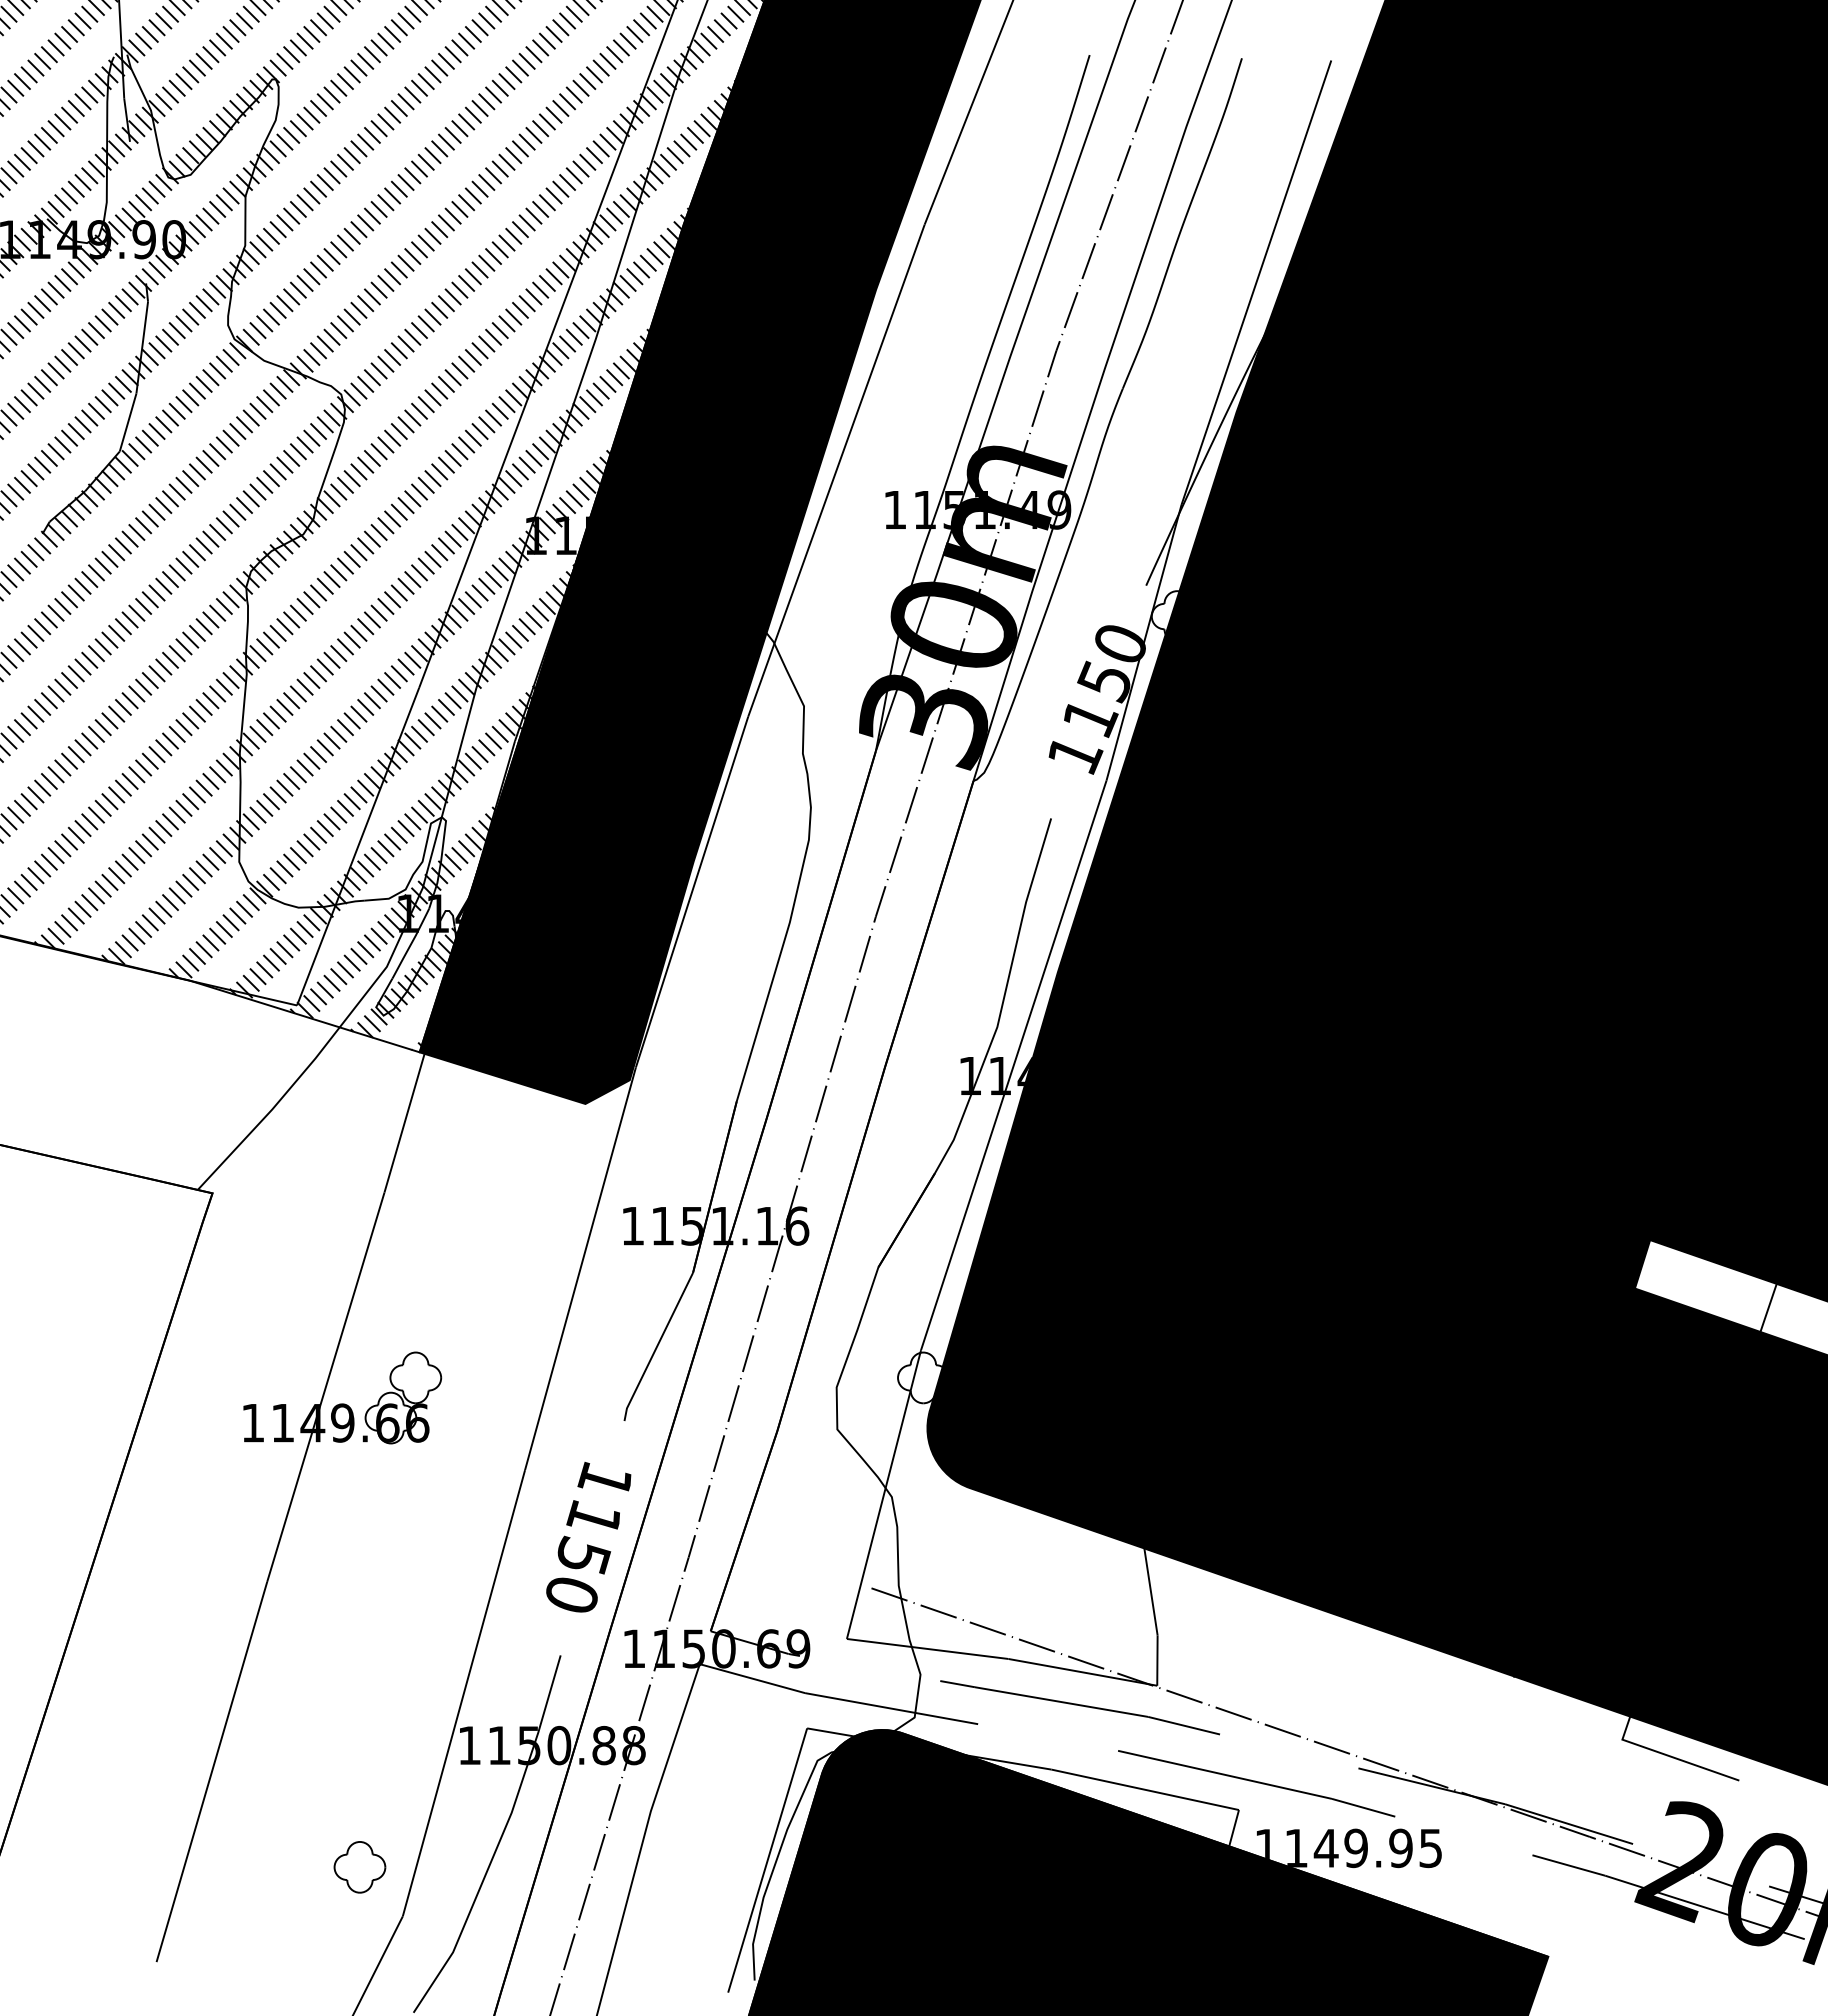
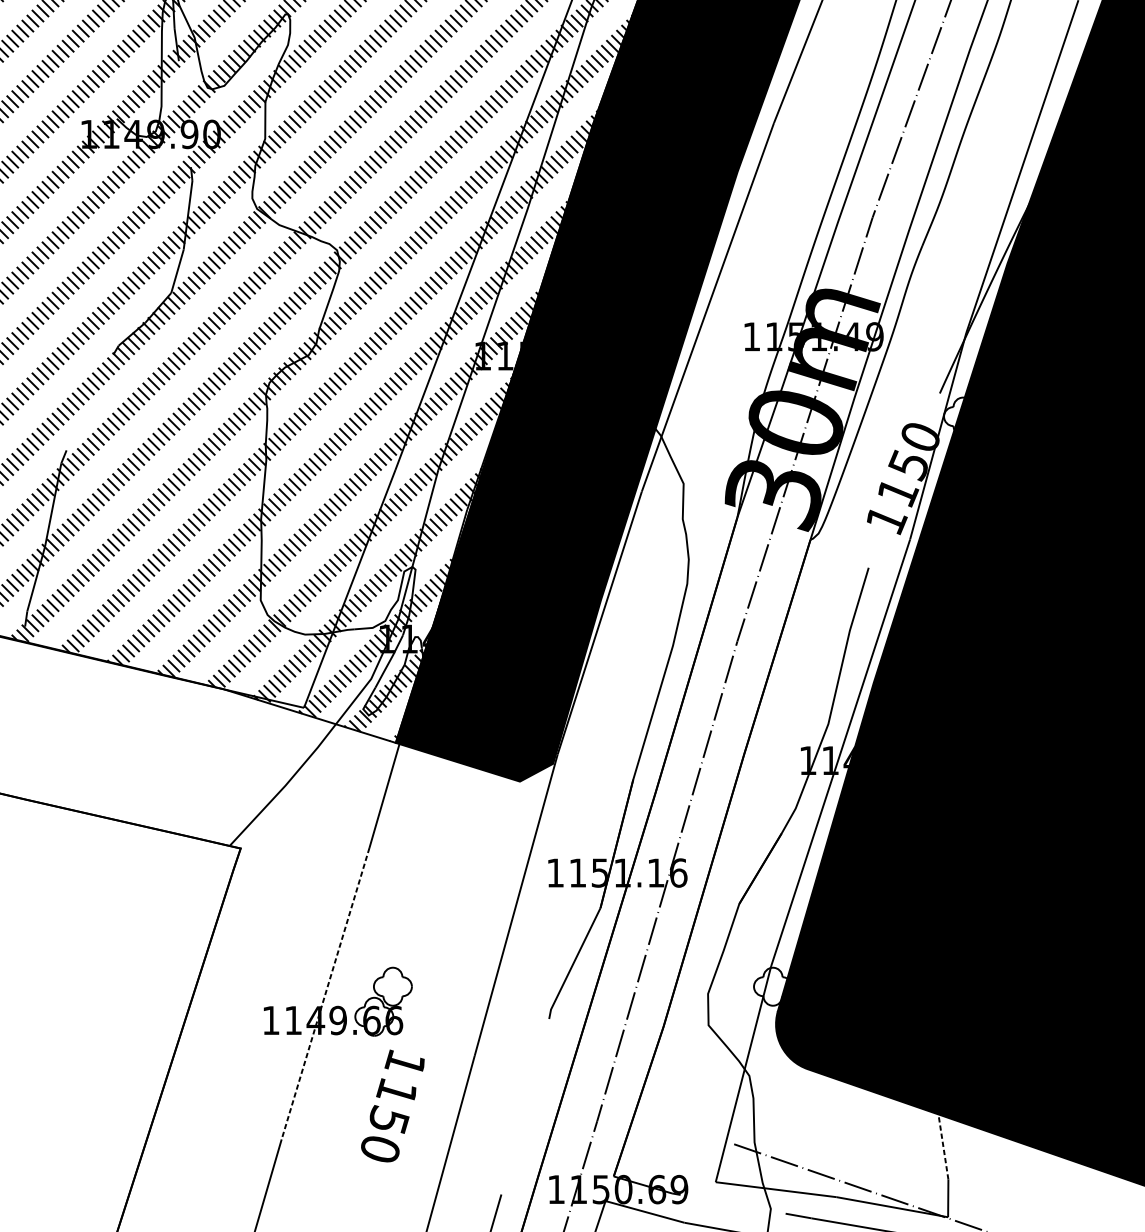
line: (325, 1387) -> (325, 993), solid -> dashed
text: (588, 1537) -> (392, 1106), moved
line: (1150, 1588) -> (943, 1144), solid -> dashed

